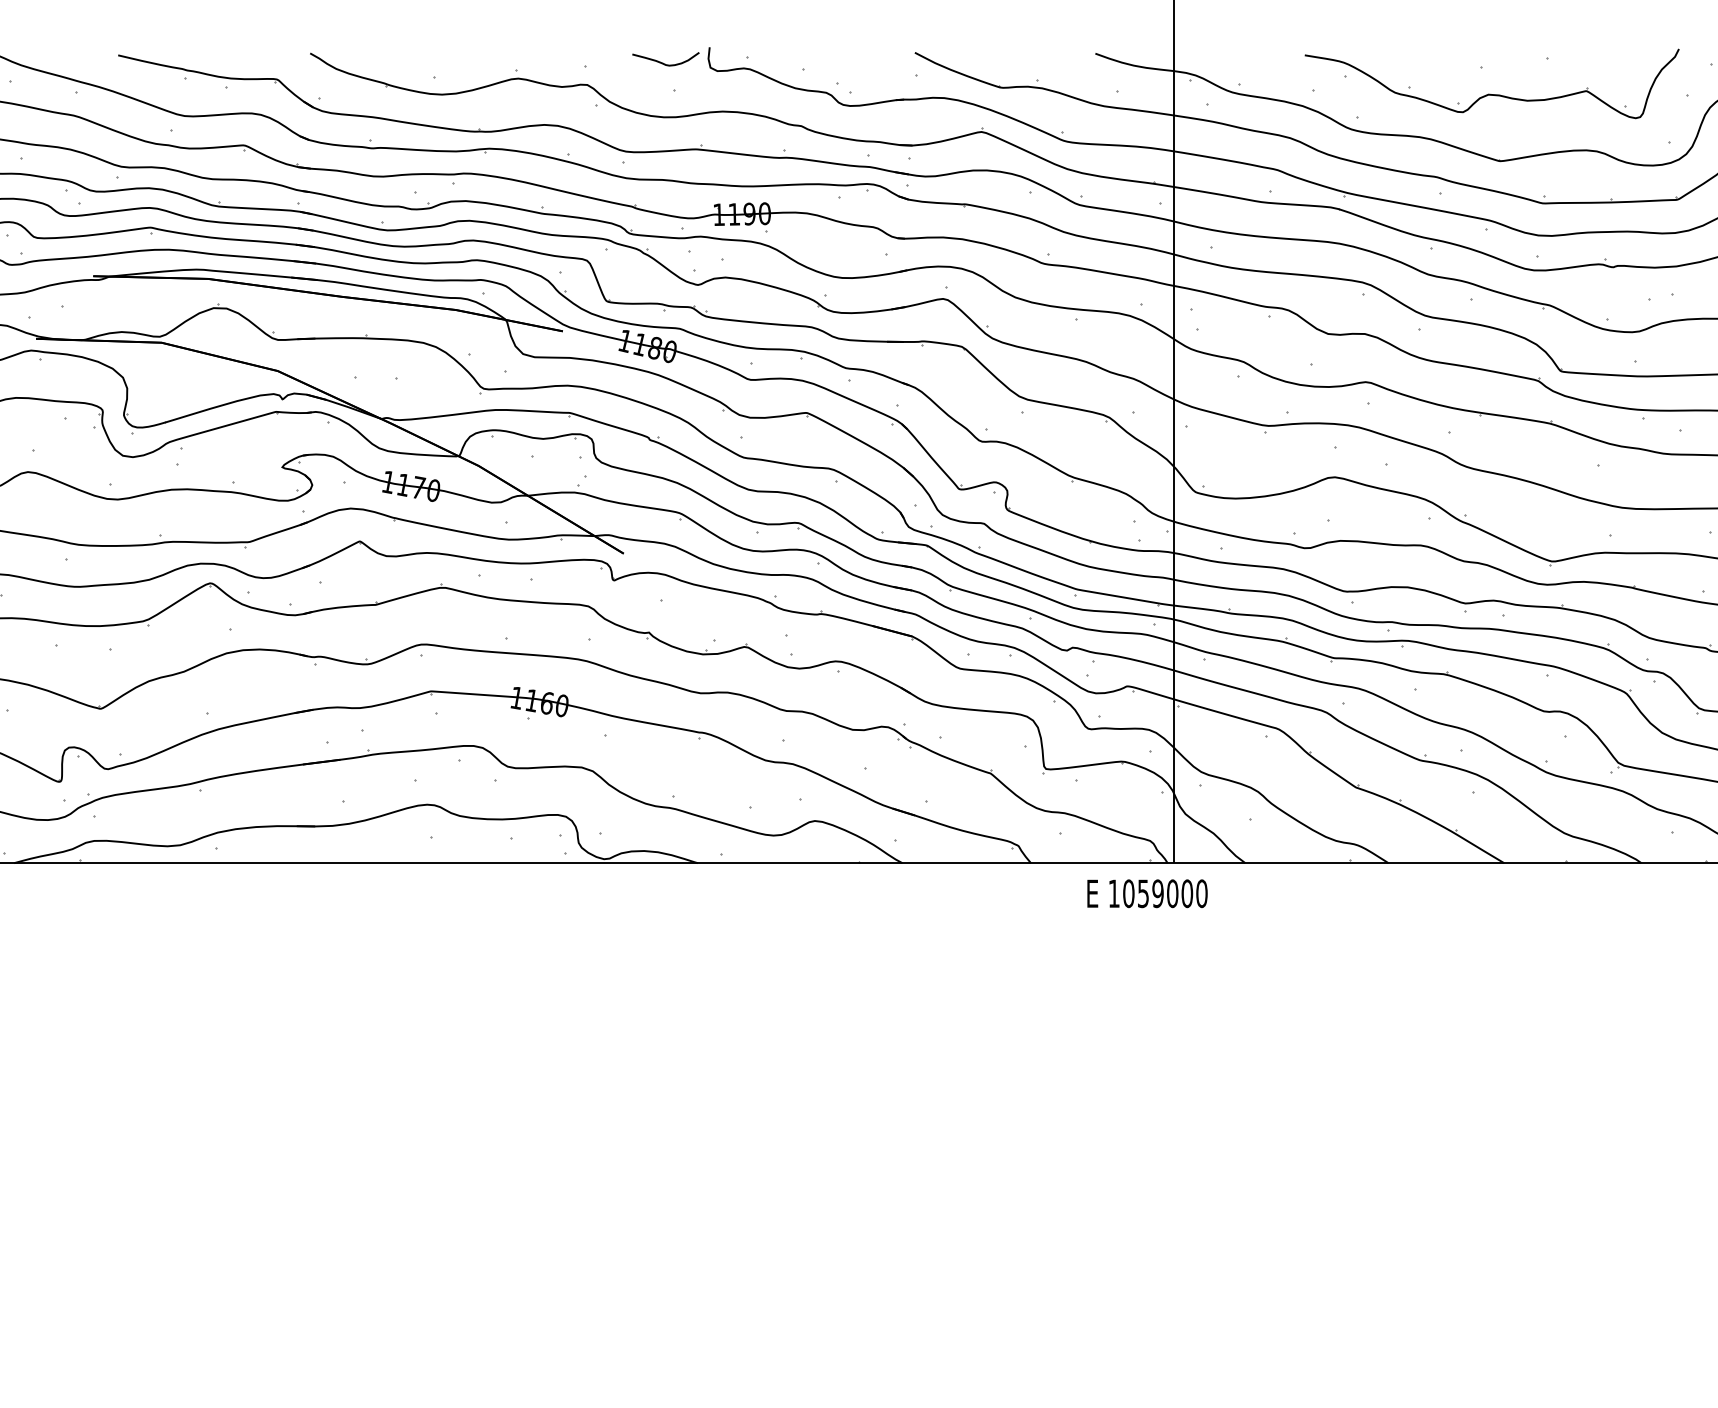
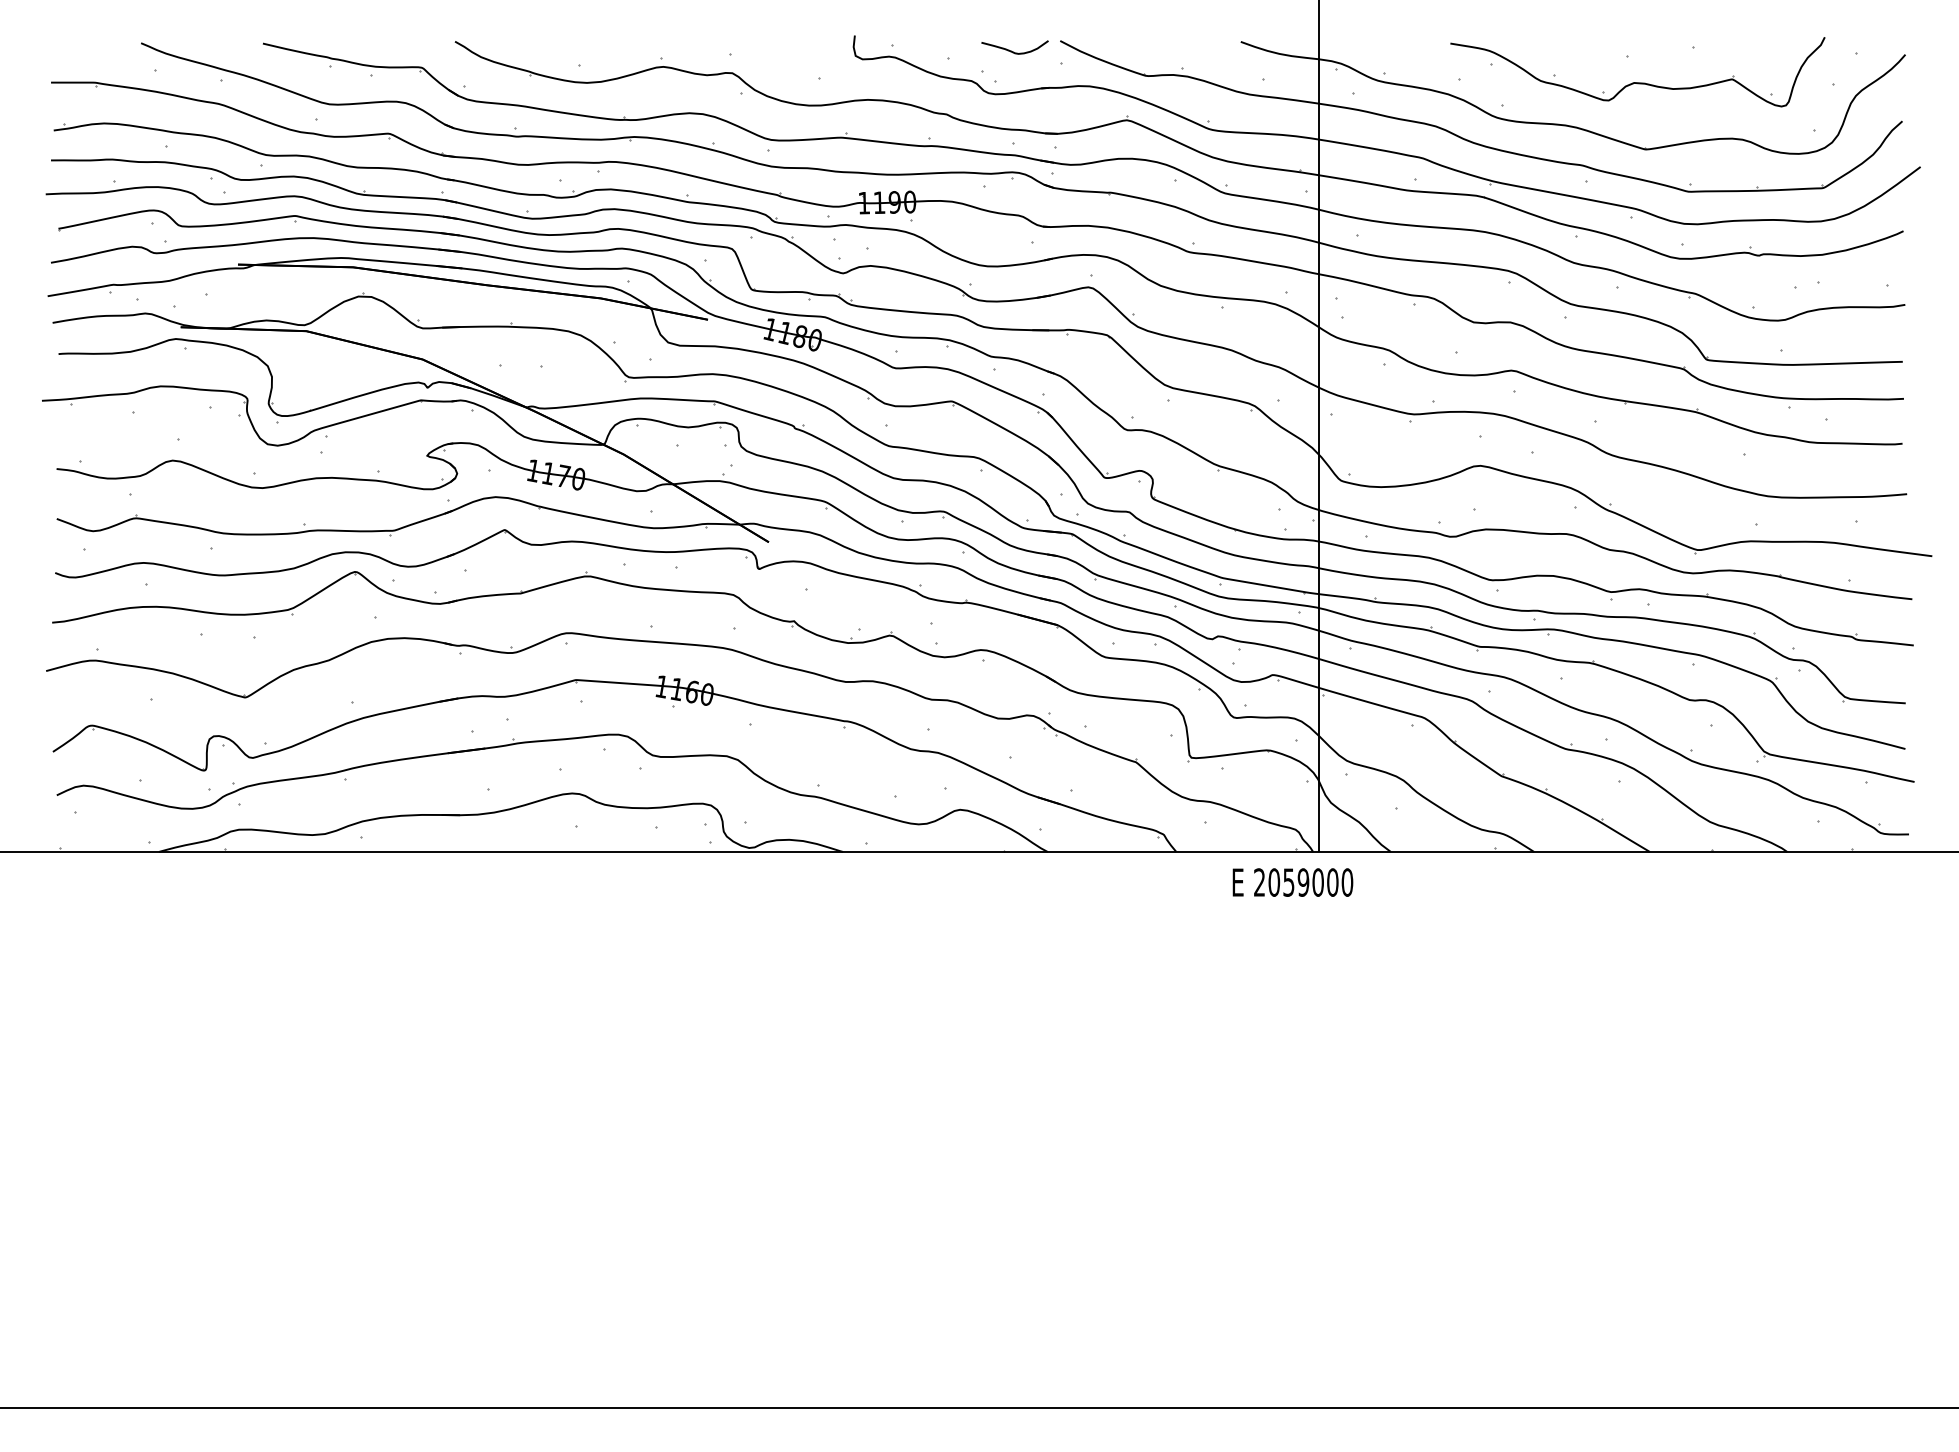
curve: (664, 63) -> (1013, 51), moved
text: (1114, 893) -> (1259, 882), 1059000 -> 2059000

